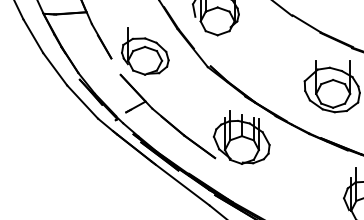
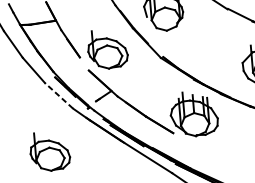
line: (82, 102) -> (58, 96), solid -> dashed
part: (66, 167) -> (50, 151), added

